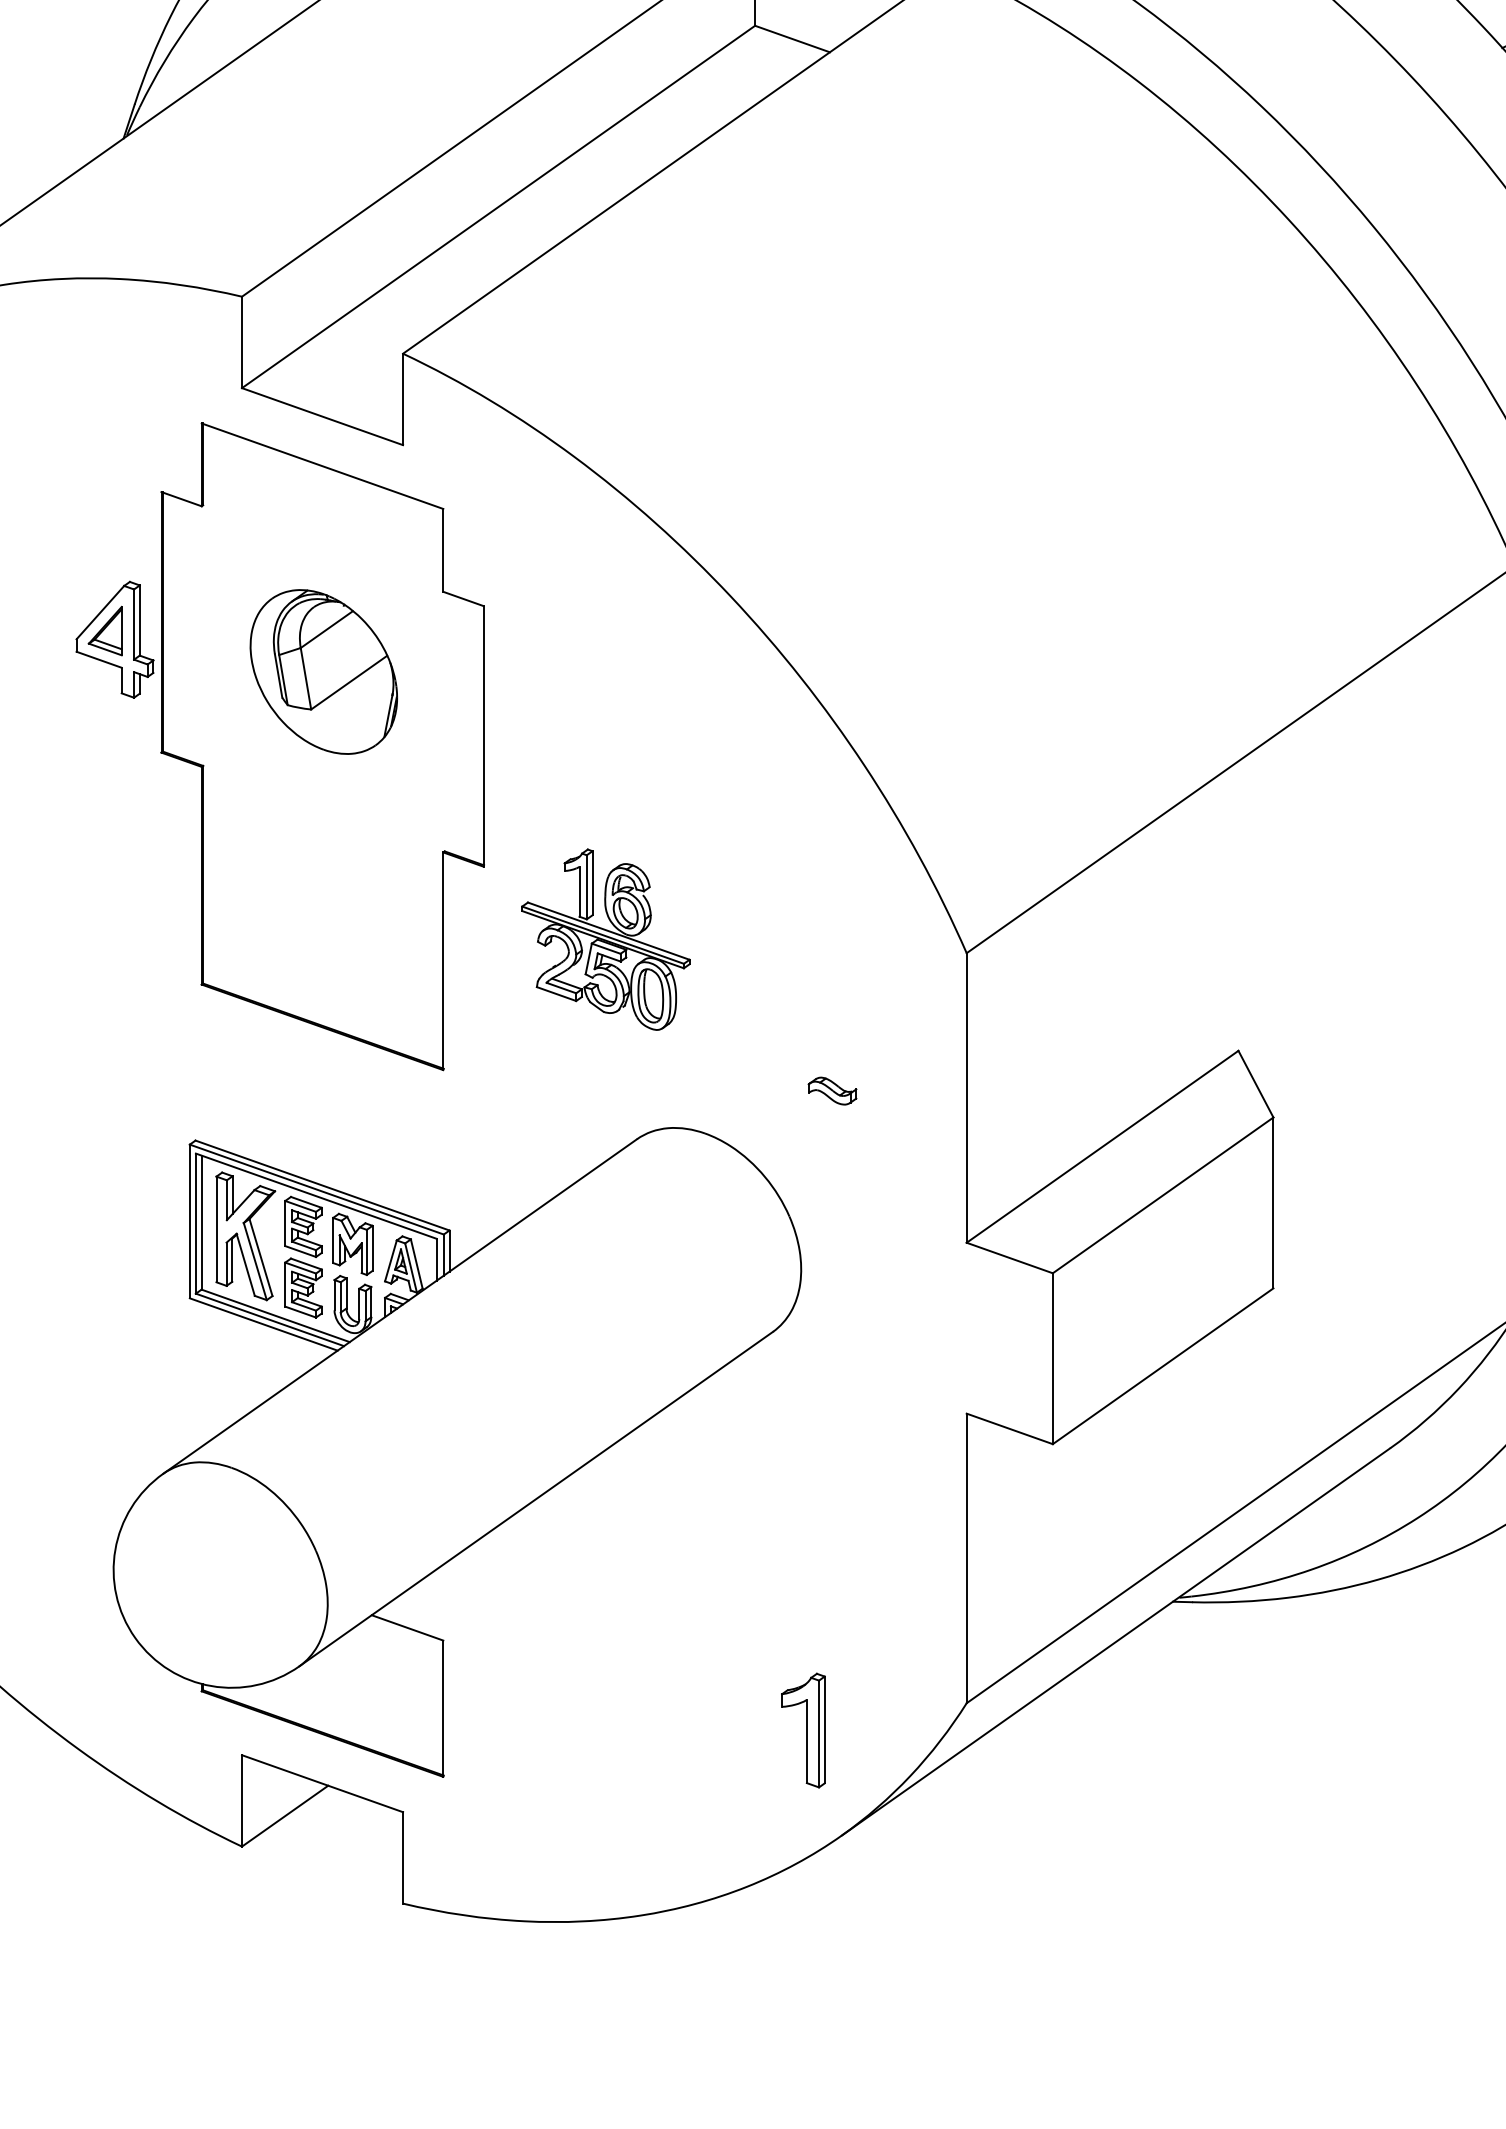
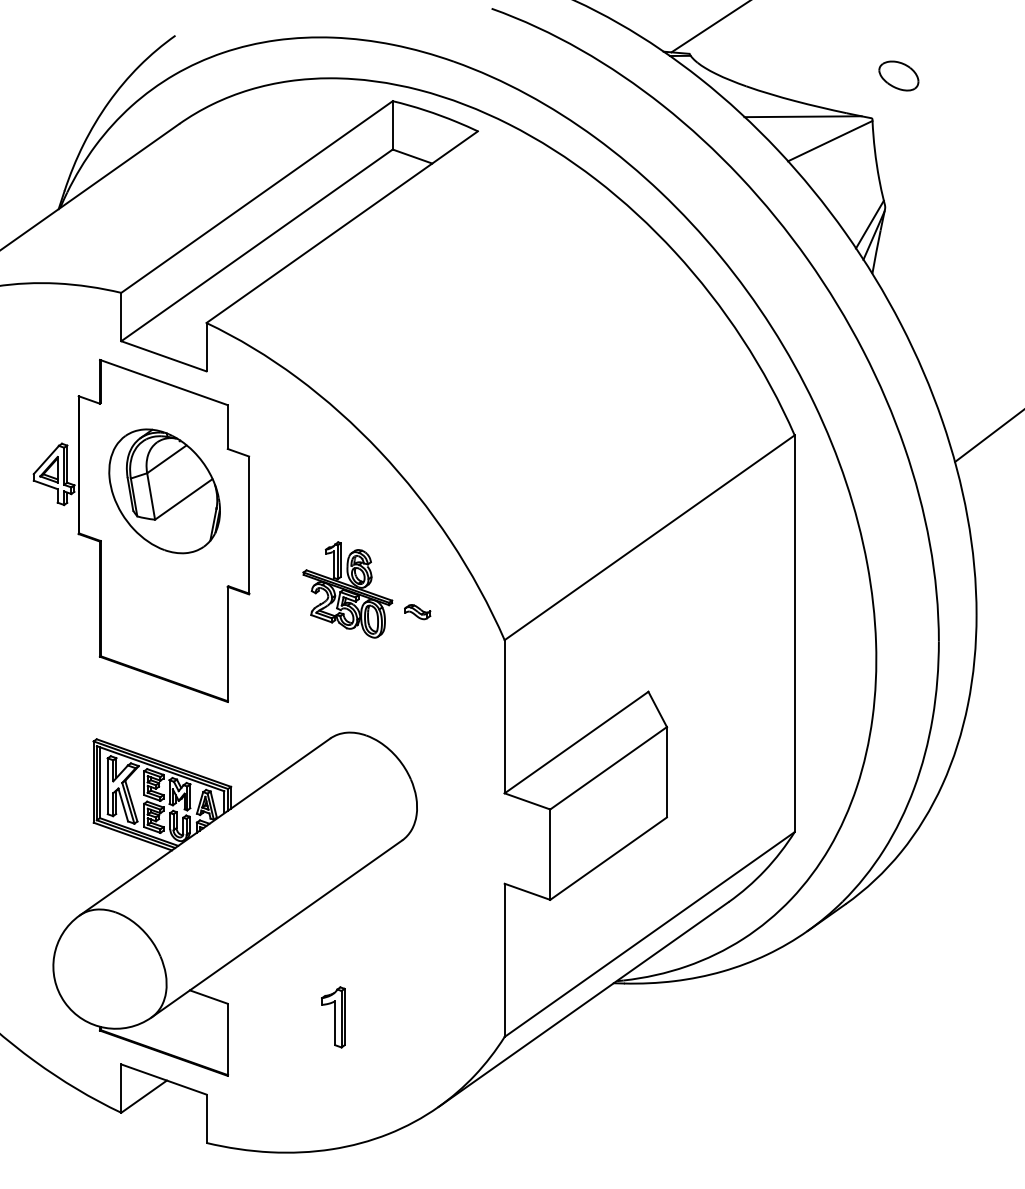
part: (323, 672) -> (164, 491), size x1.43
part: (605, 938) -> (347, 589), moved
part: (832, 1091) -> (417, 612), moved
part: (803, 1730) -> (333, 1017), moved

